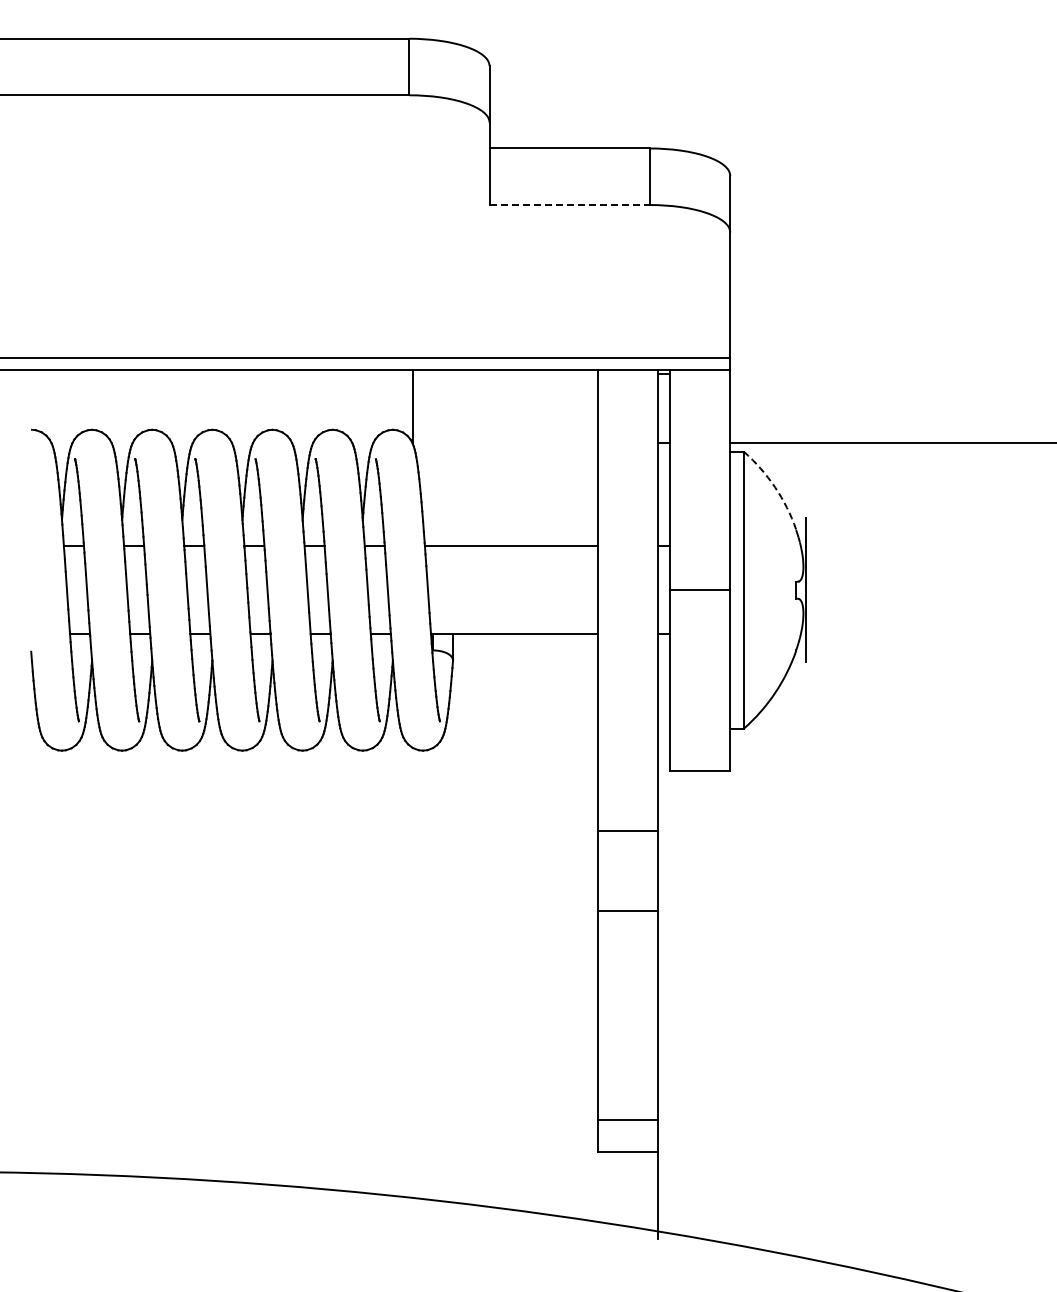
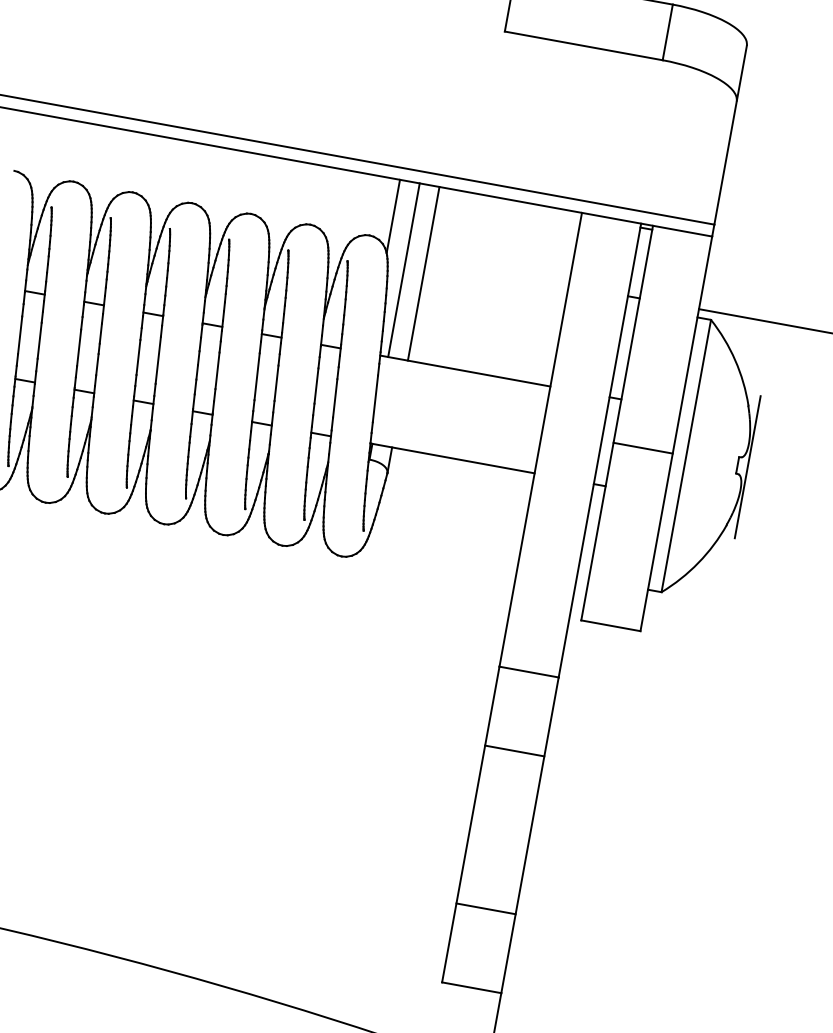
line: (570, 205) -> (584, 46), dashed -> solid
line: (433, 457) -> (404, 269), added
line: (453, 457) -> (424, 273), added
arc: (775, 487) -> (735, 360), dashed -> solid
line: (627, 1119) -> (485, 908), moved

